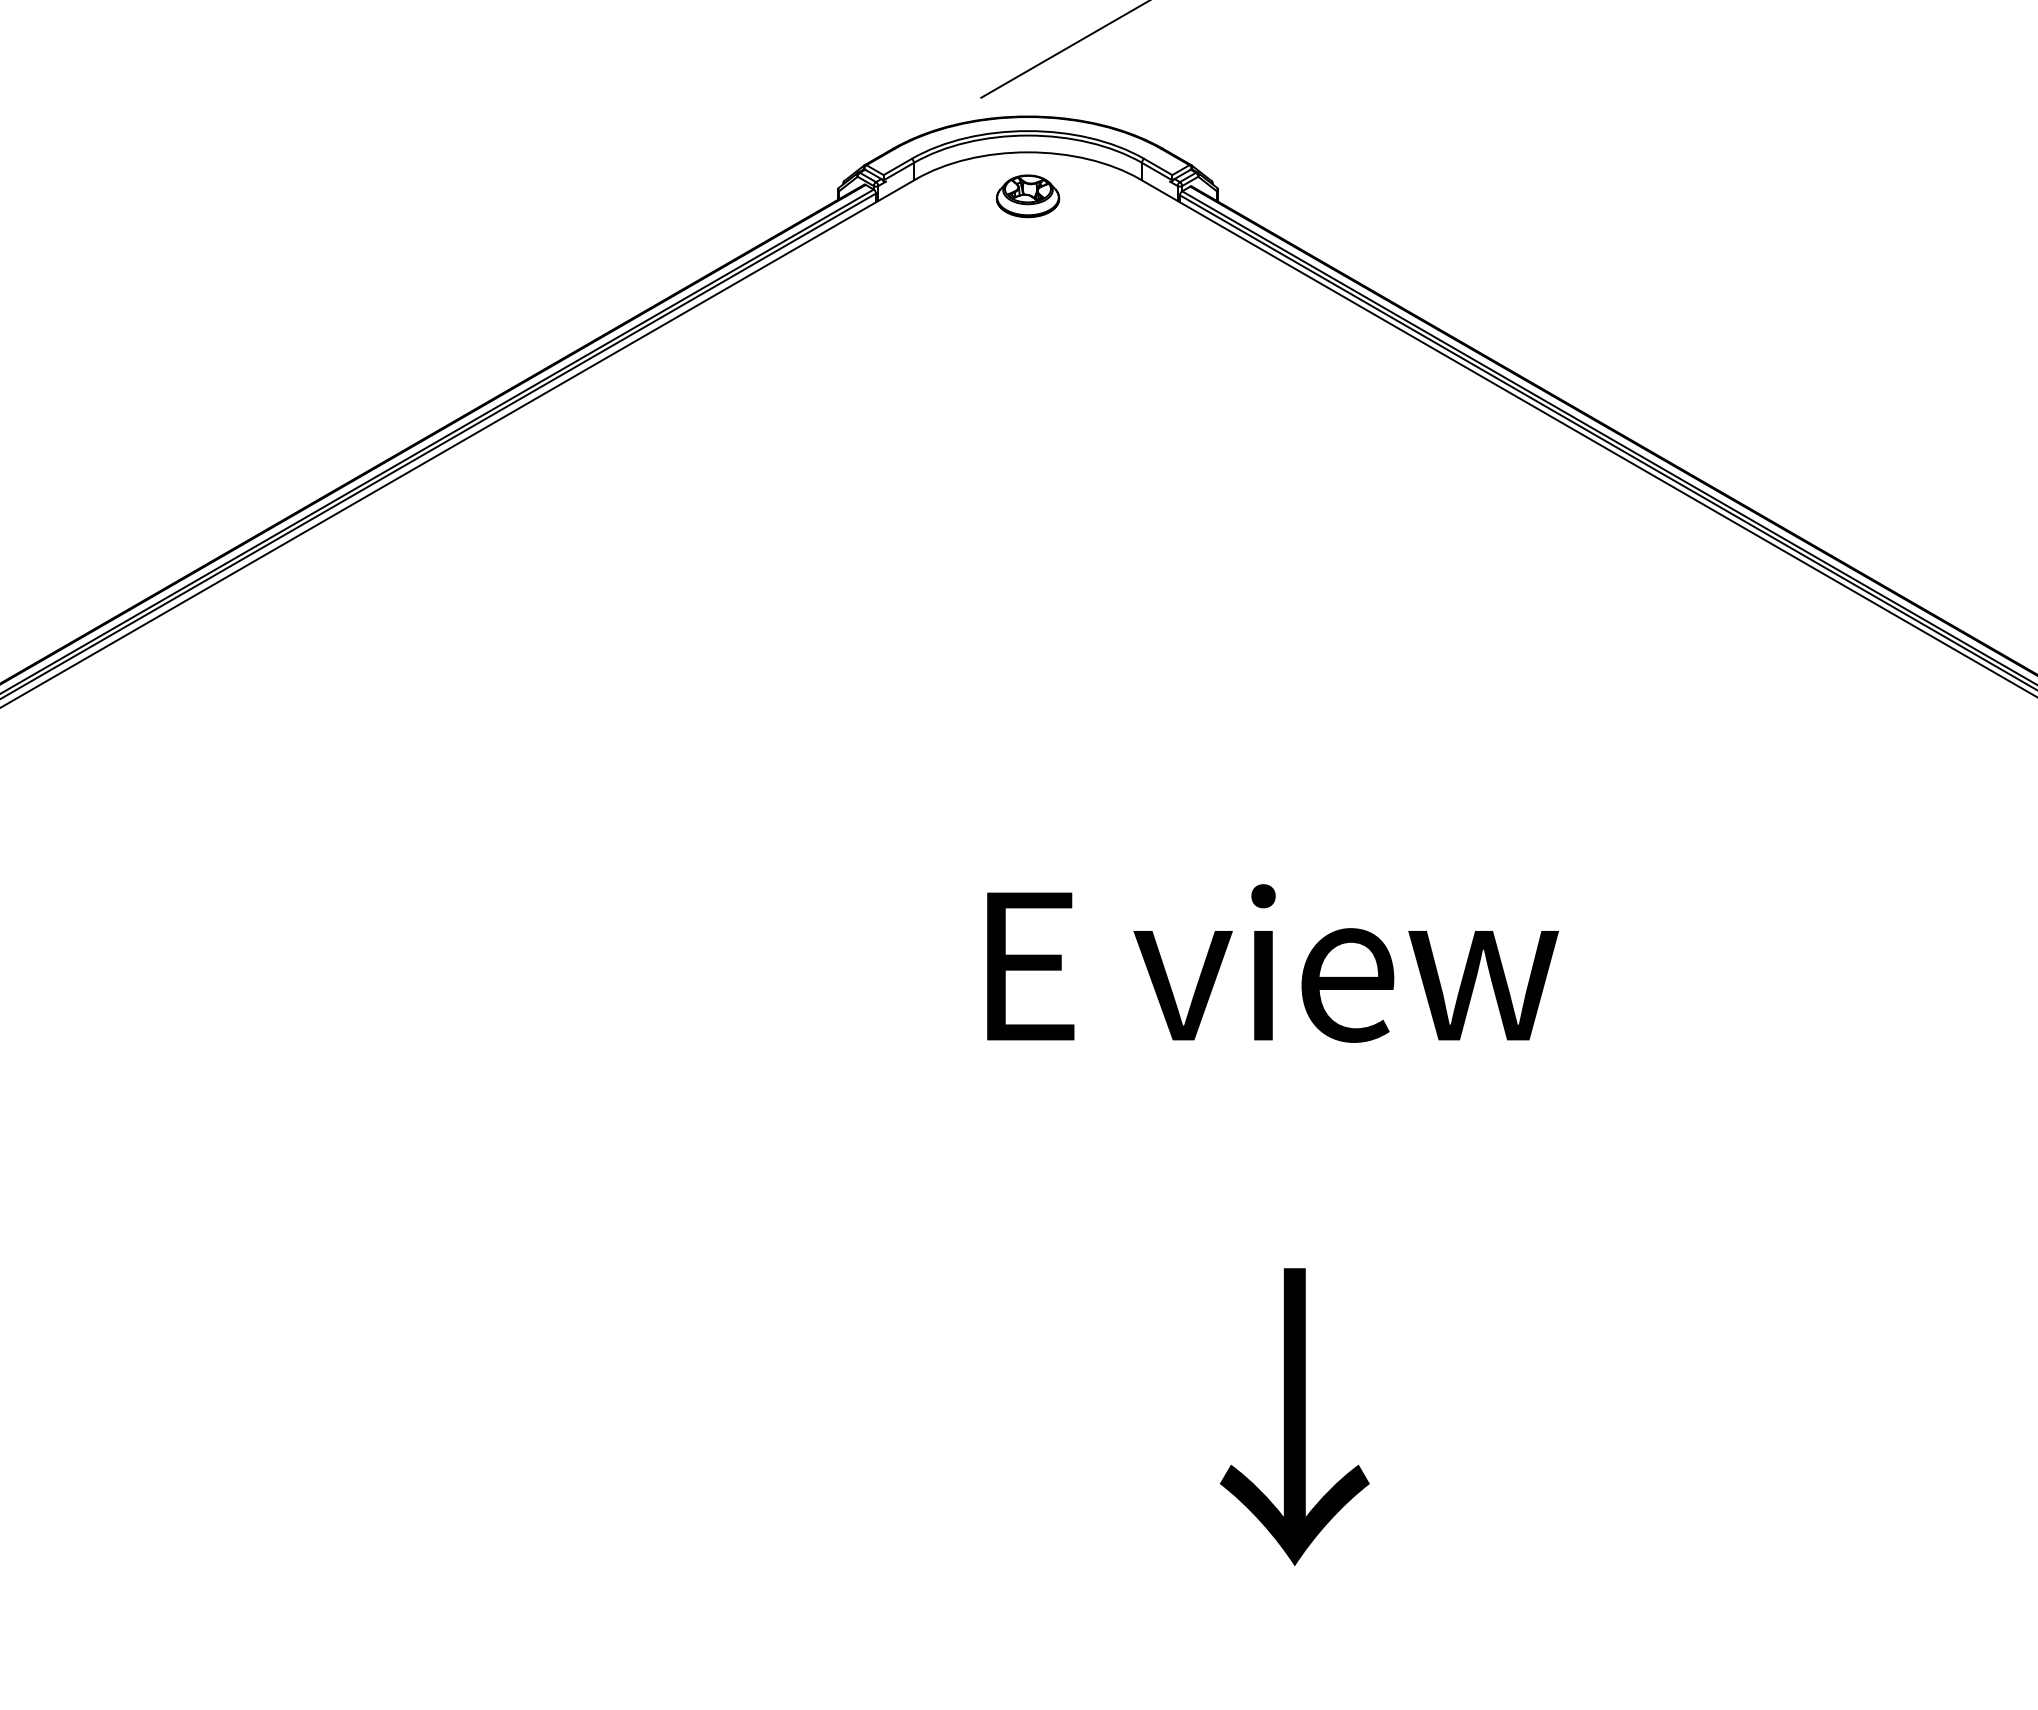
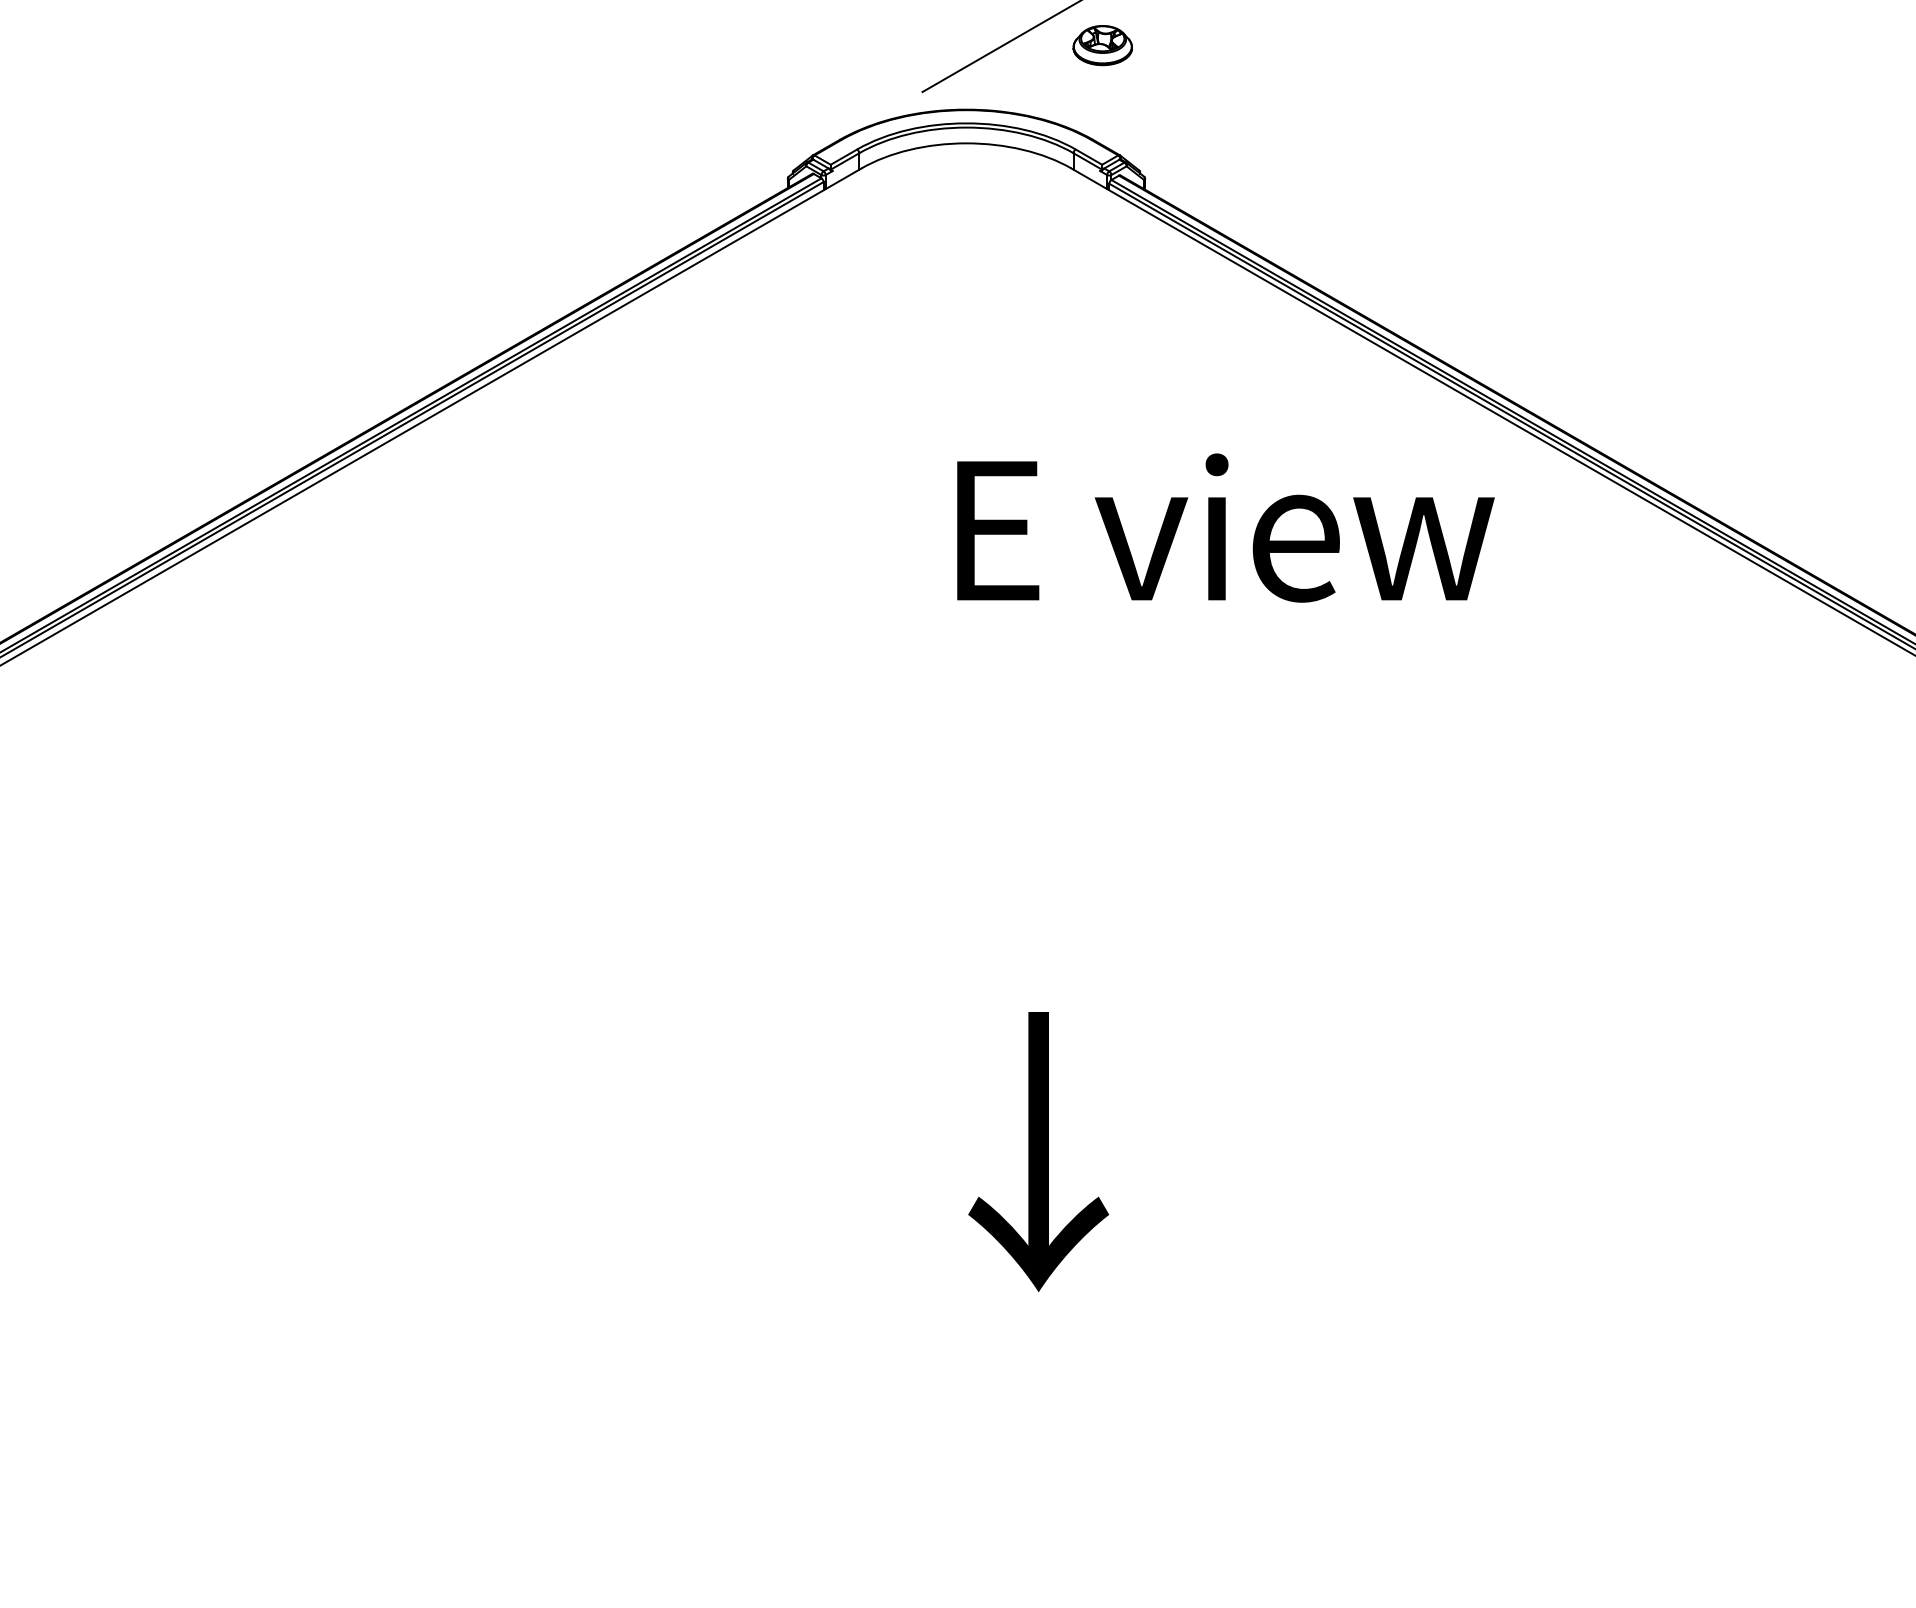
part: (1027, 196) -> (1102, 45), moved
text: (1272, 963) -> (1225, 528), moved
text: (1294, 1417) -> (1038, 1152), moved

